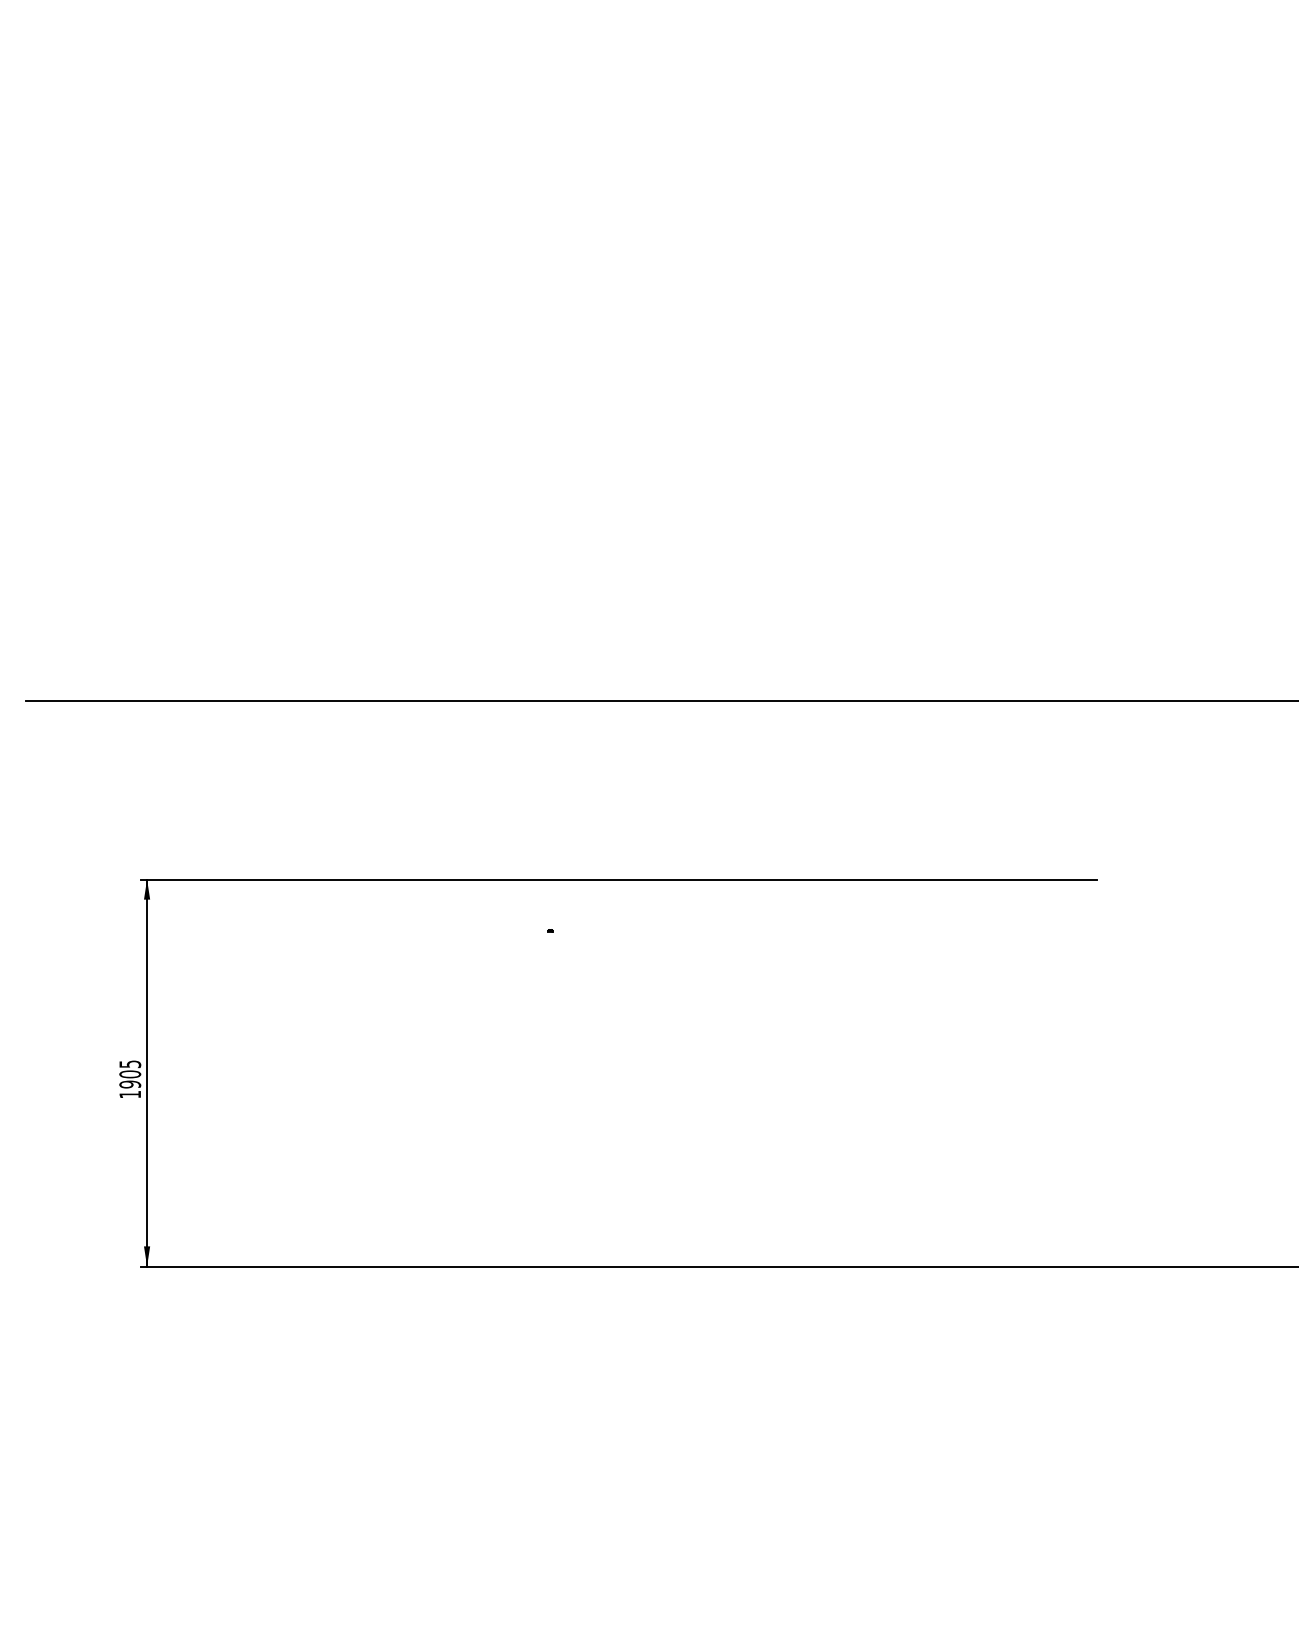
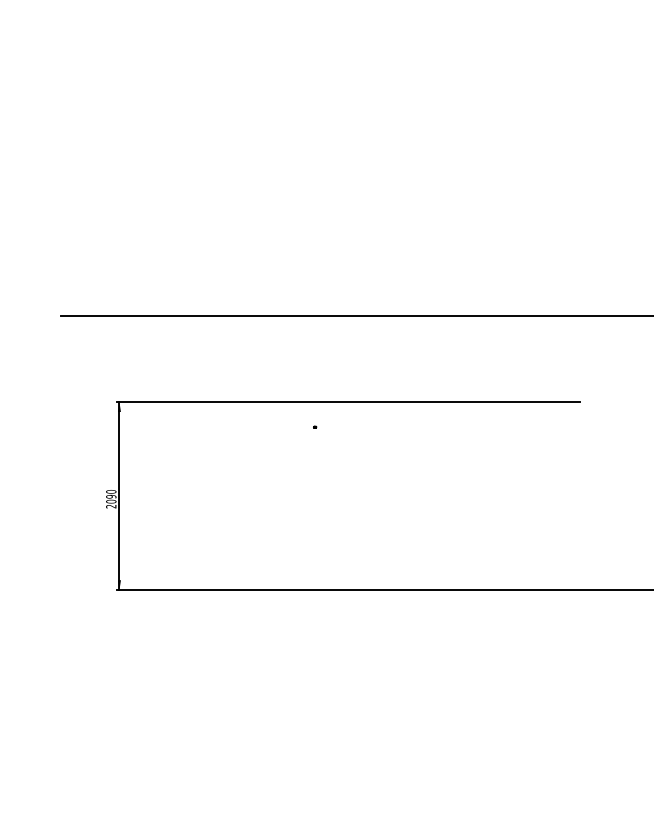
text: (130, 1080) -> (111, 499), 1905 -> 2090

